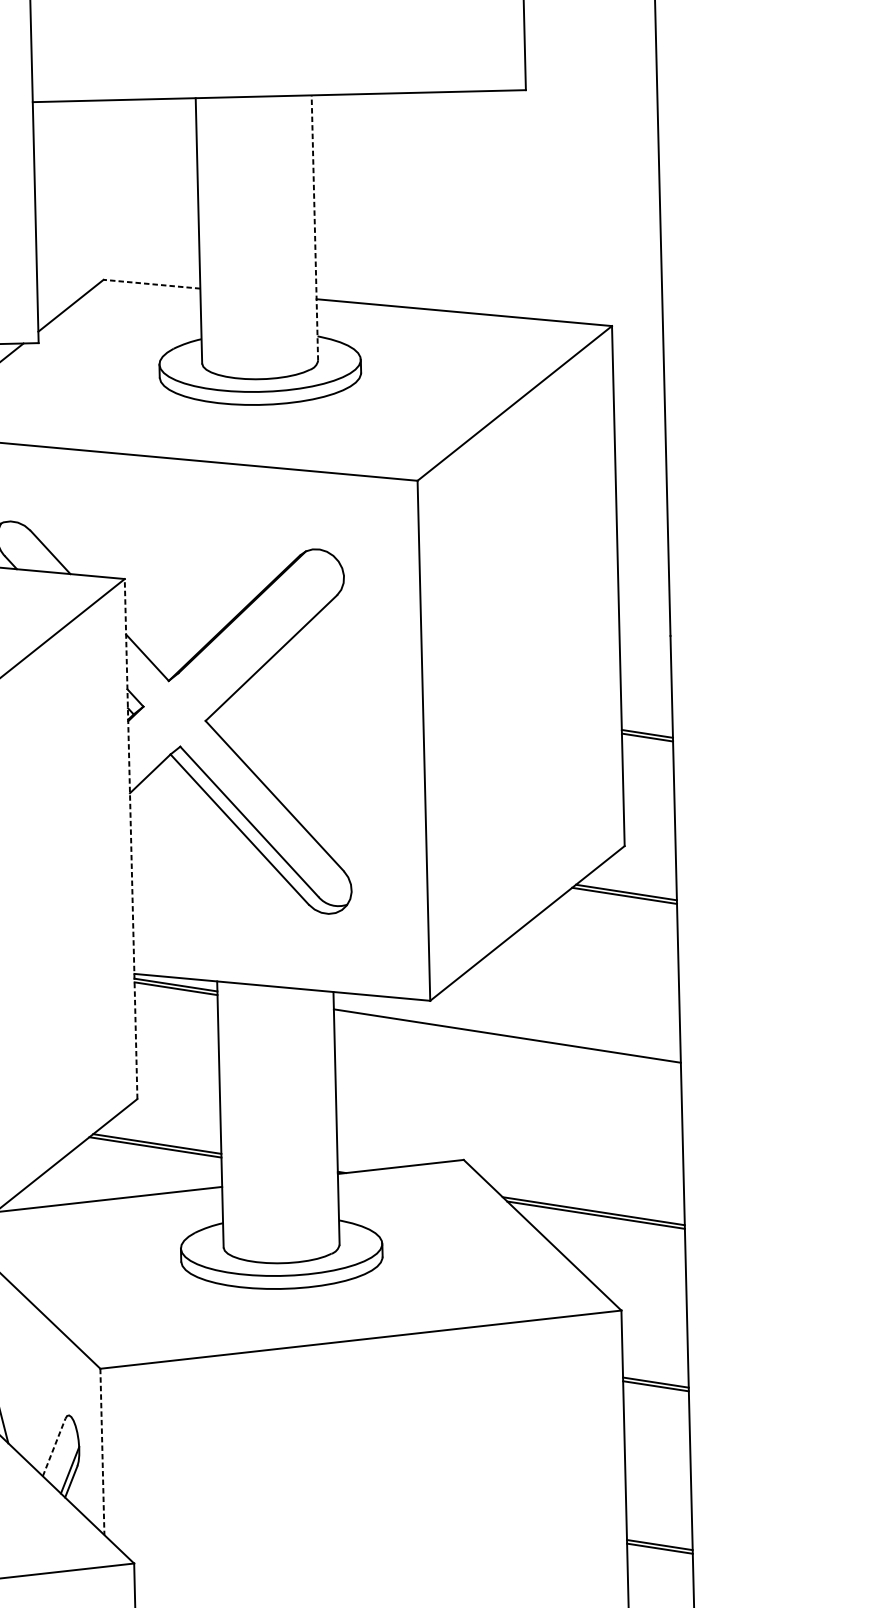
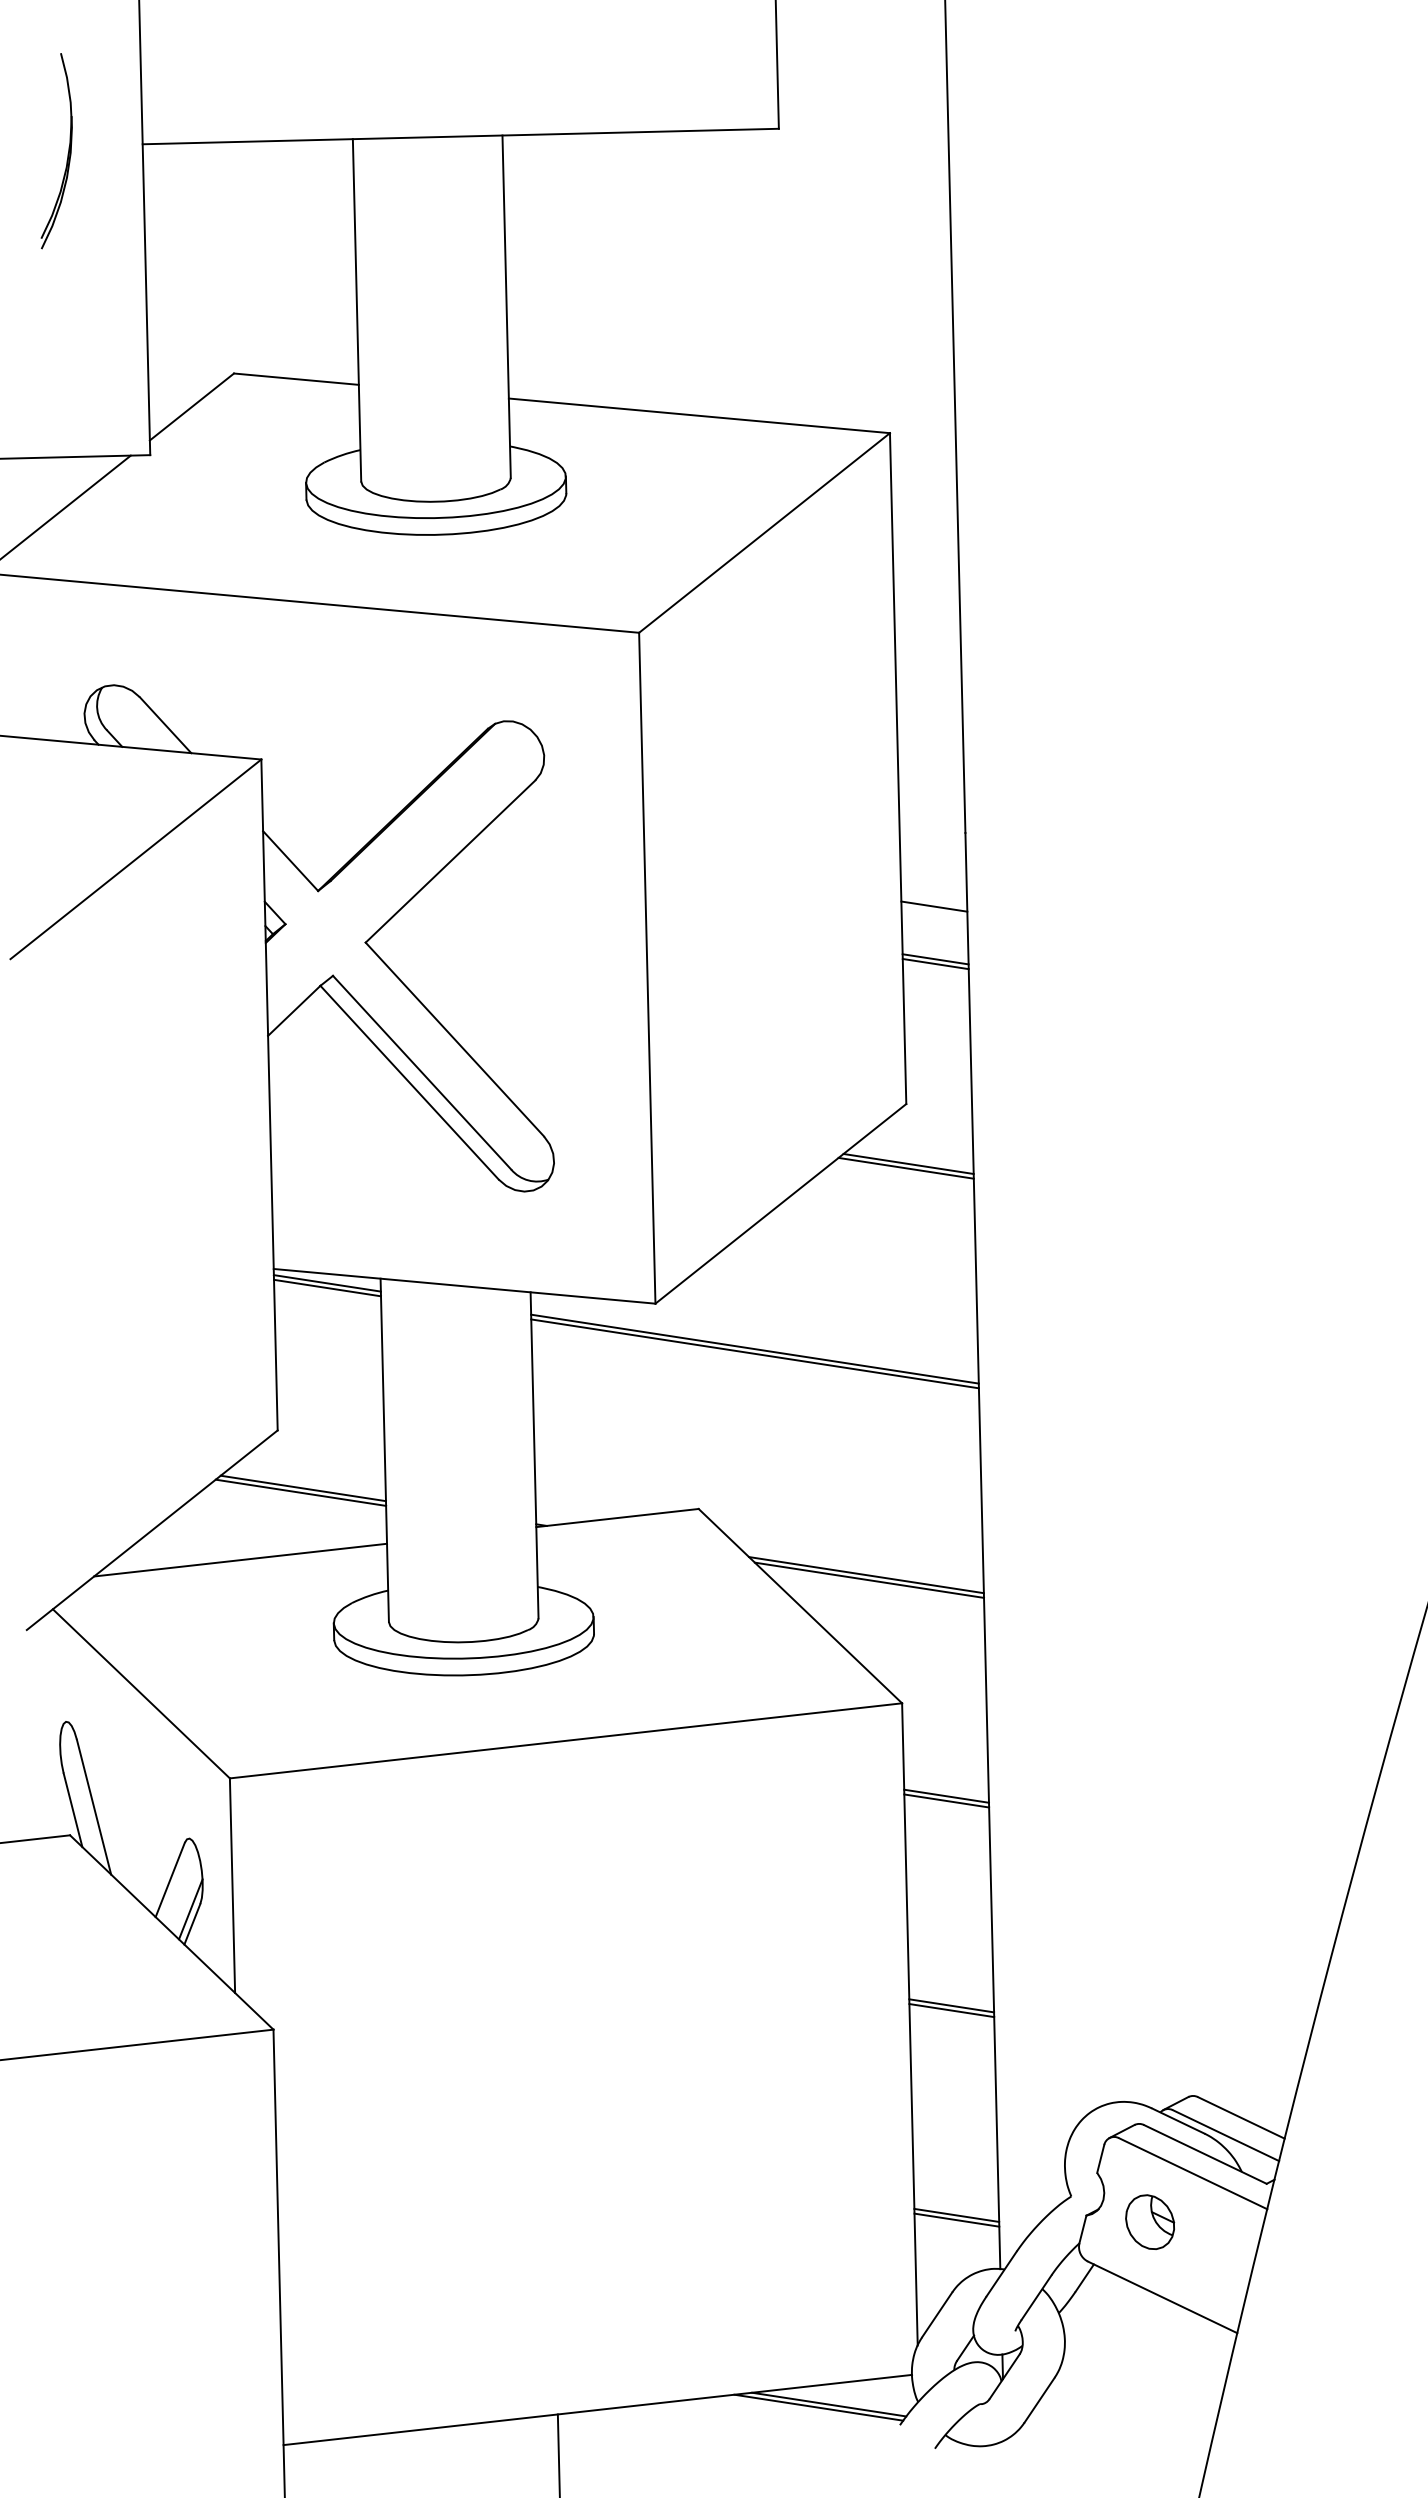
line: (314, 227) -> (506, 306), dashed -> solid
line: (152, 284) -> (296, 379), dashed -> solid
line: (646, 692) -> (934, 906), added
line: (131, 838) -> (269, 1094), dashed -> solid
line: (507, 1039) -> (754, 1353), added
line: (54, 1447) -> (170, 1879), dashed -> solid
line: (102, 1452) -> (232, 1886), dashed -> solid

